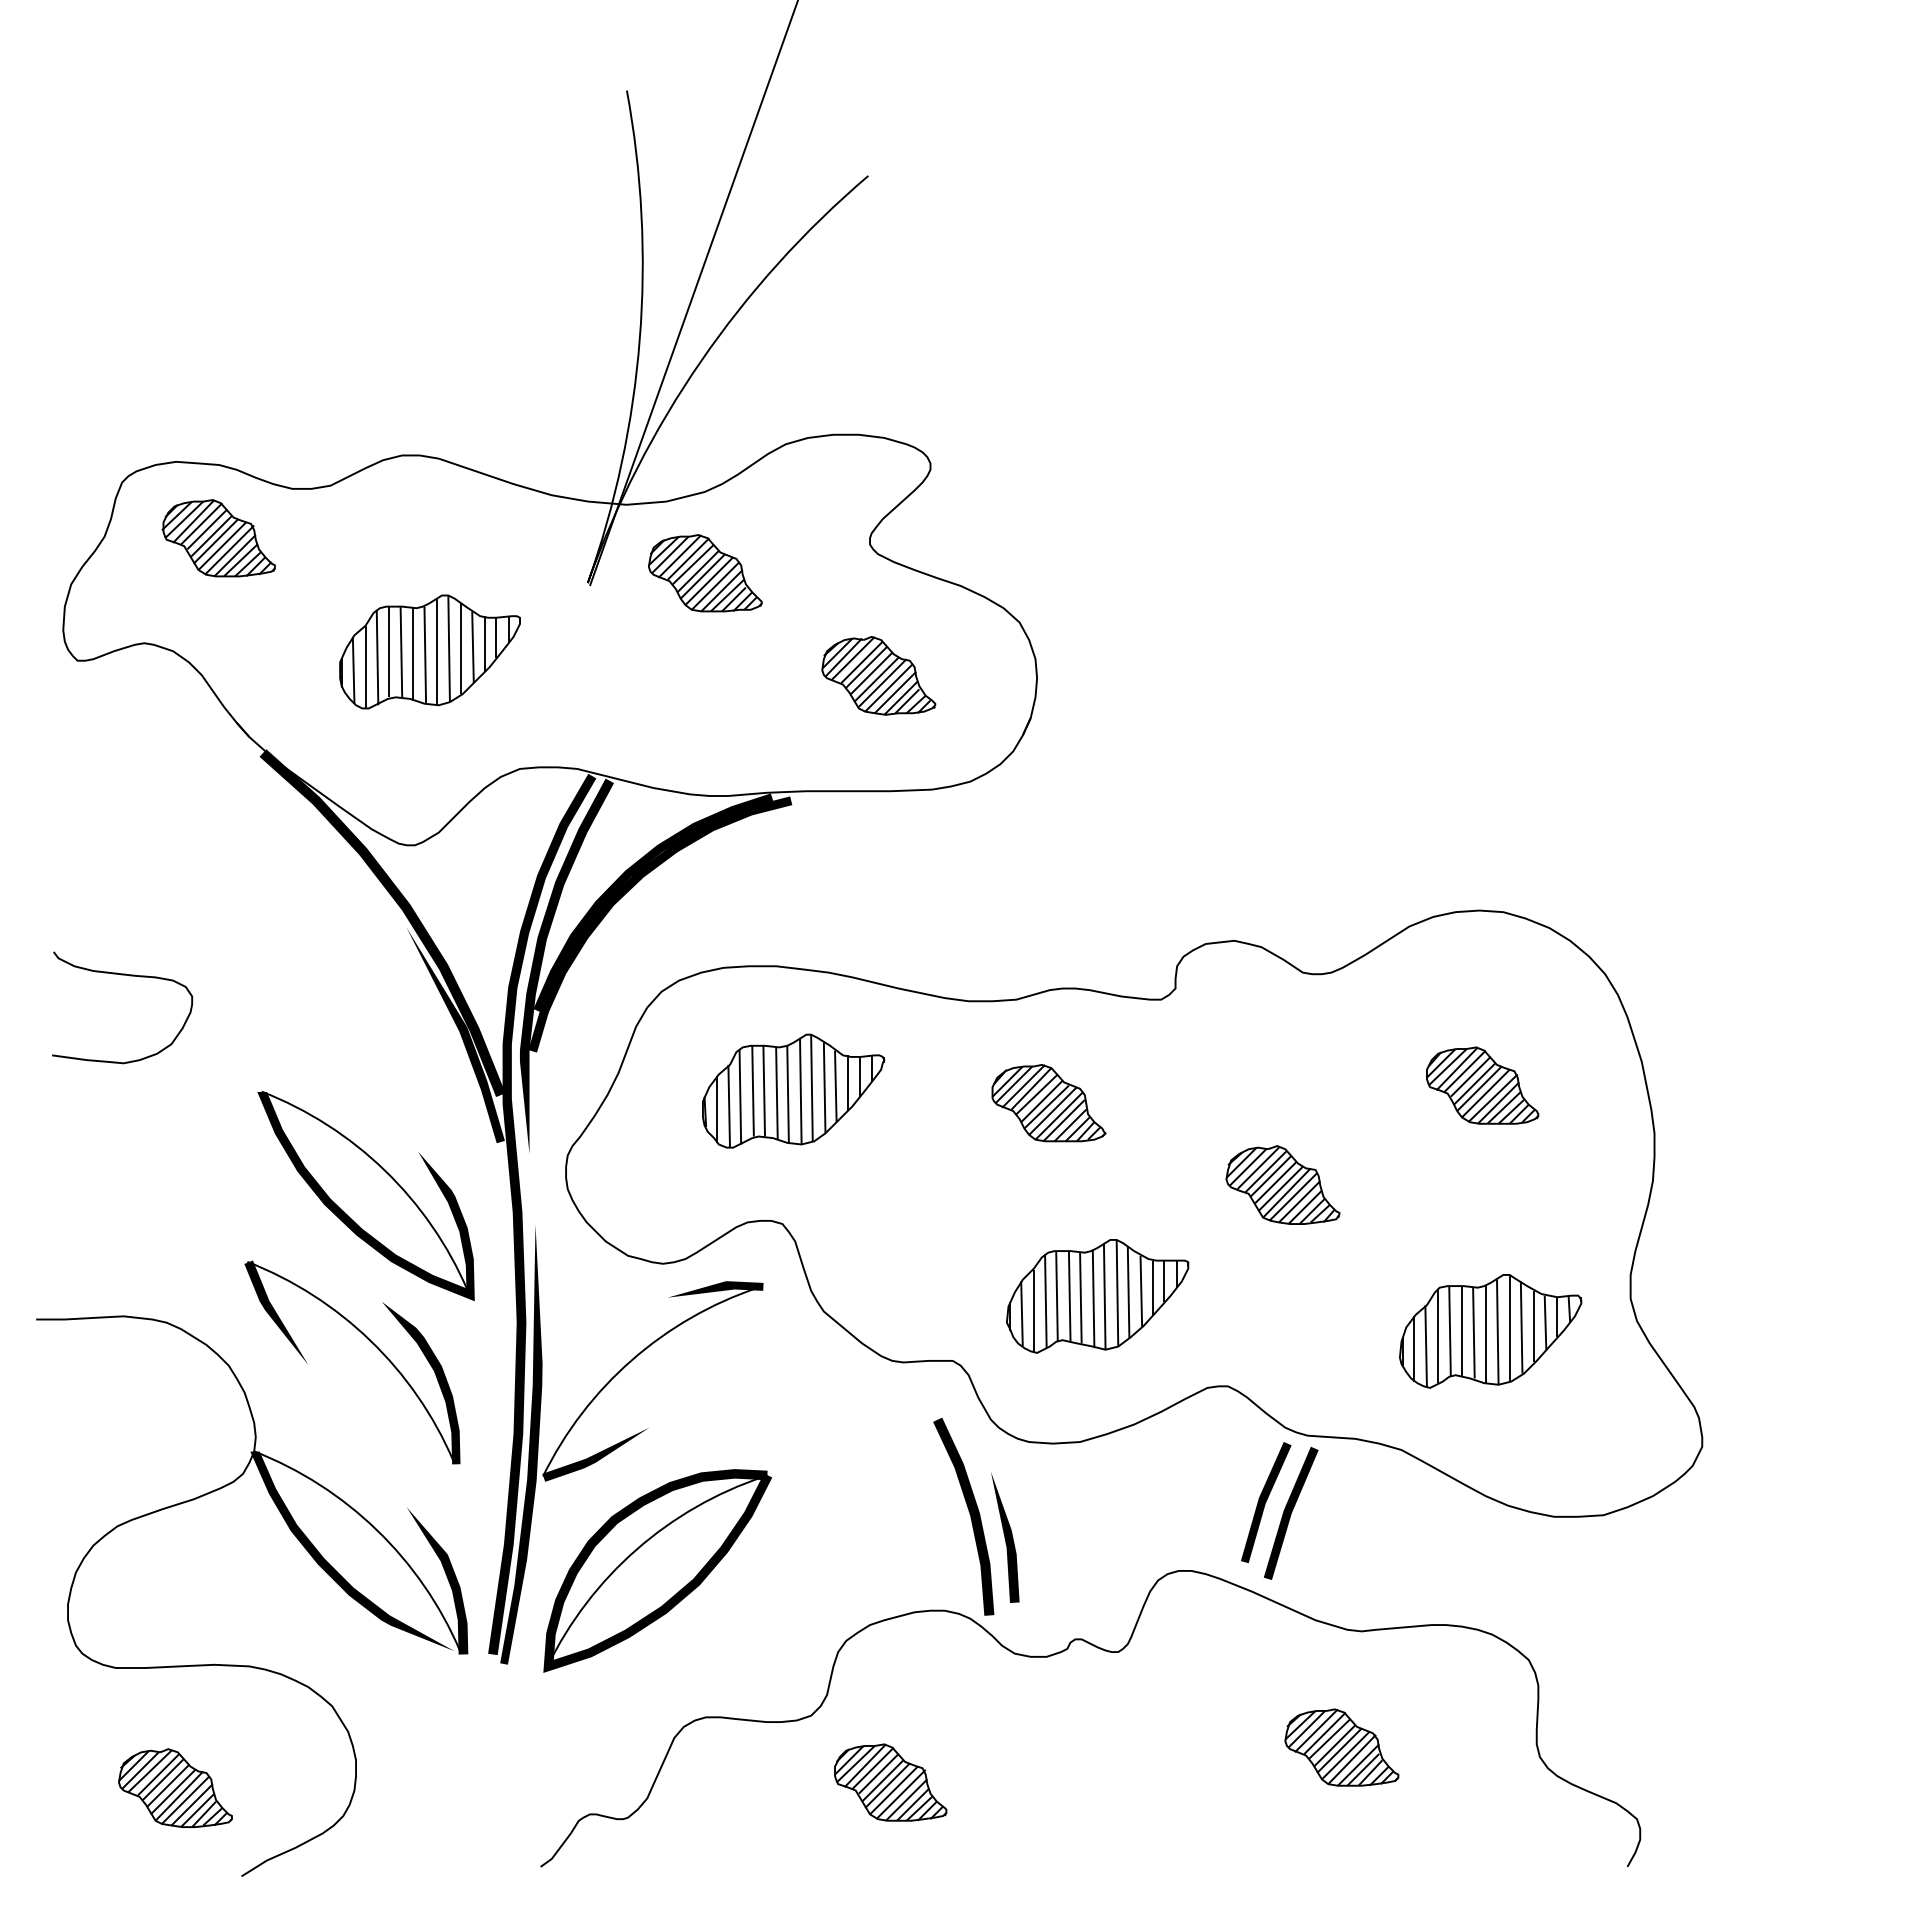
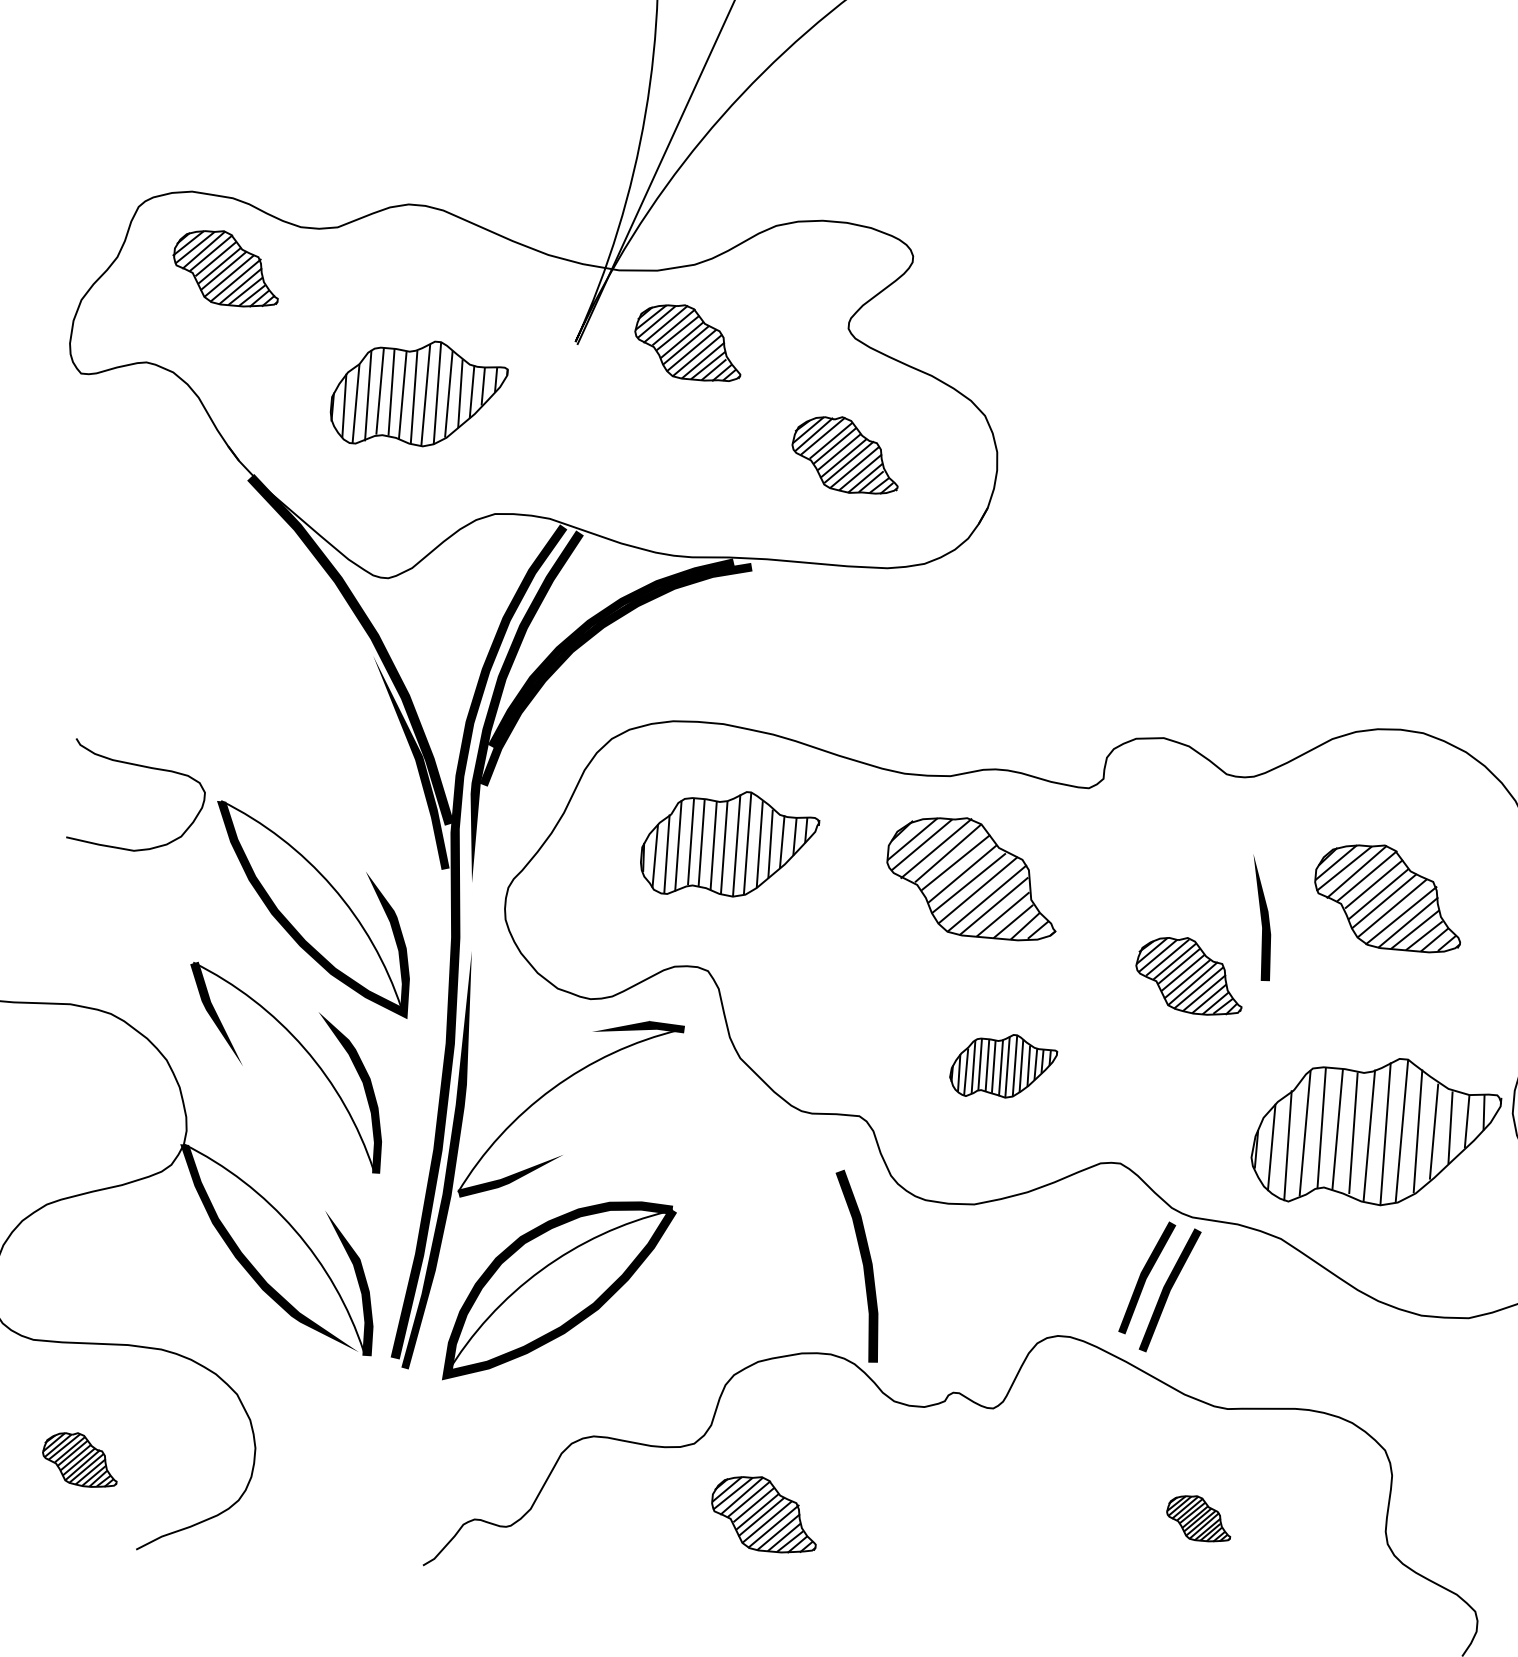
curve: (129, 976) -> (146, 768), moved
part: (1482, 1085) -> (1388, 897), size x1.4
part: (1048, 1103) -> (972, 878), size x1.6
part: (1097, 1296) -> (1003, 1066), size x0.6
part: (1490, 1331) -> (1376, 1133), size x1.4
line: (1005, 1537) -> (1261, 917), moved
part: (1341, 1747) -> (1198, 1518), size x0.6
part: (175, 1787) -> (80, 1459), size x0.7

